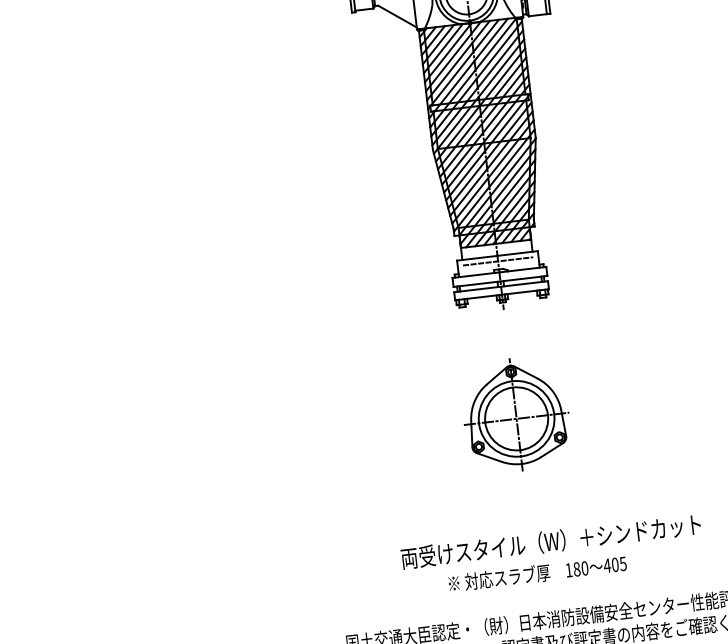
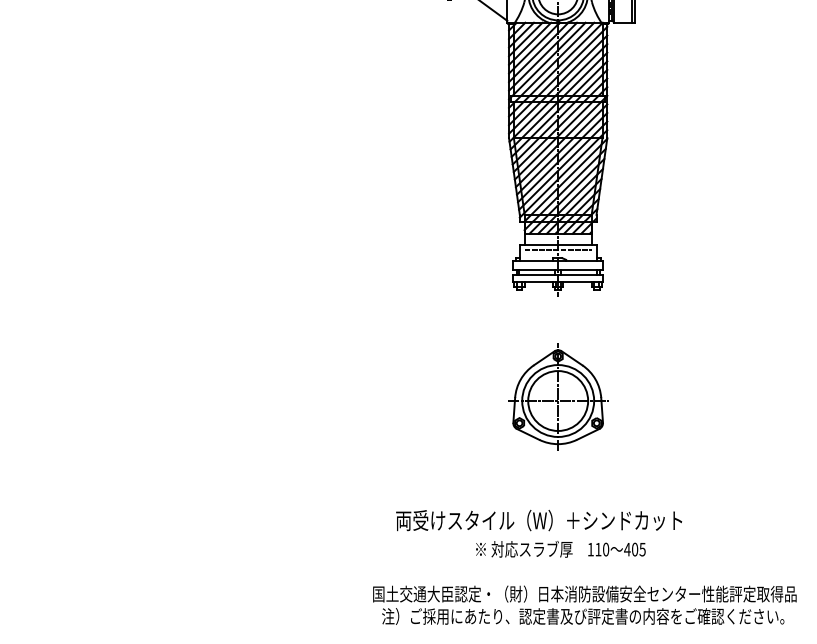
text: (550, 541) -> (538, 520), moved
text: (577, 569) -> (598, 549), 180 -> 110

